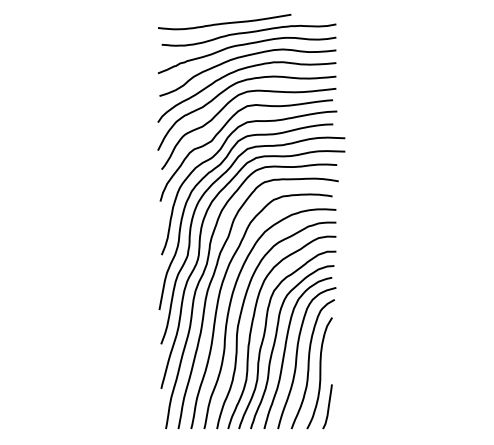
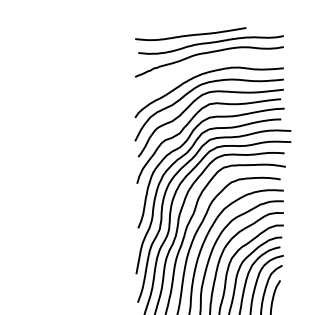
curve: (244, 57) -> (207, 63), removed

